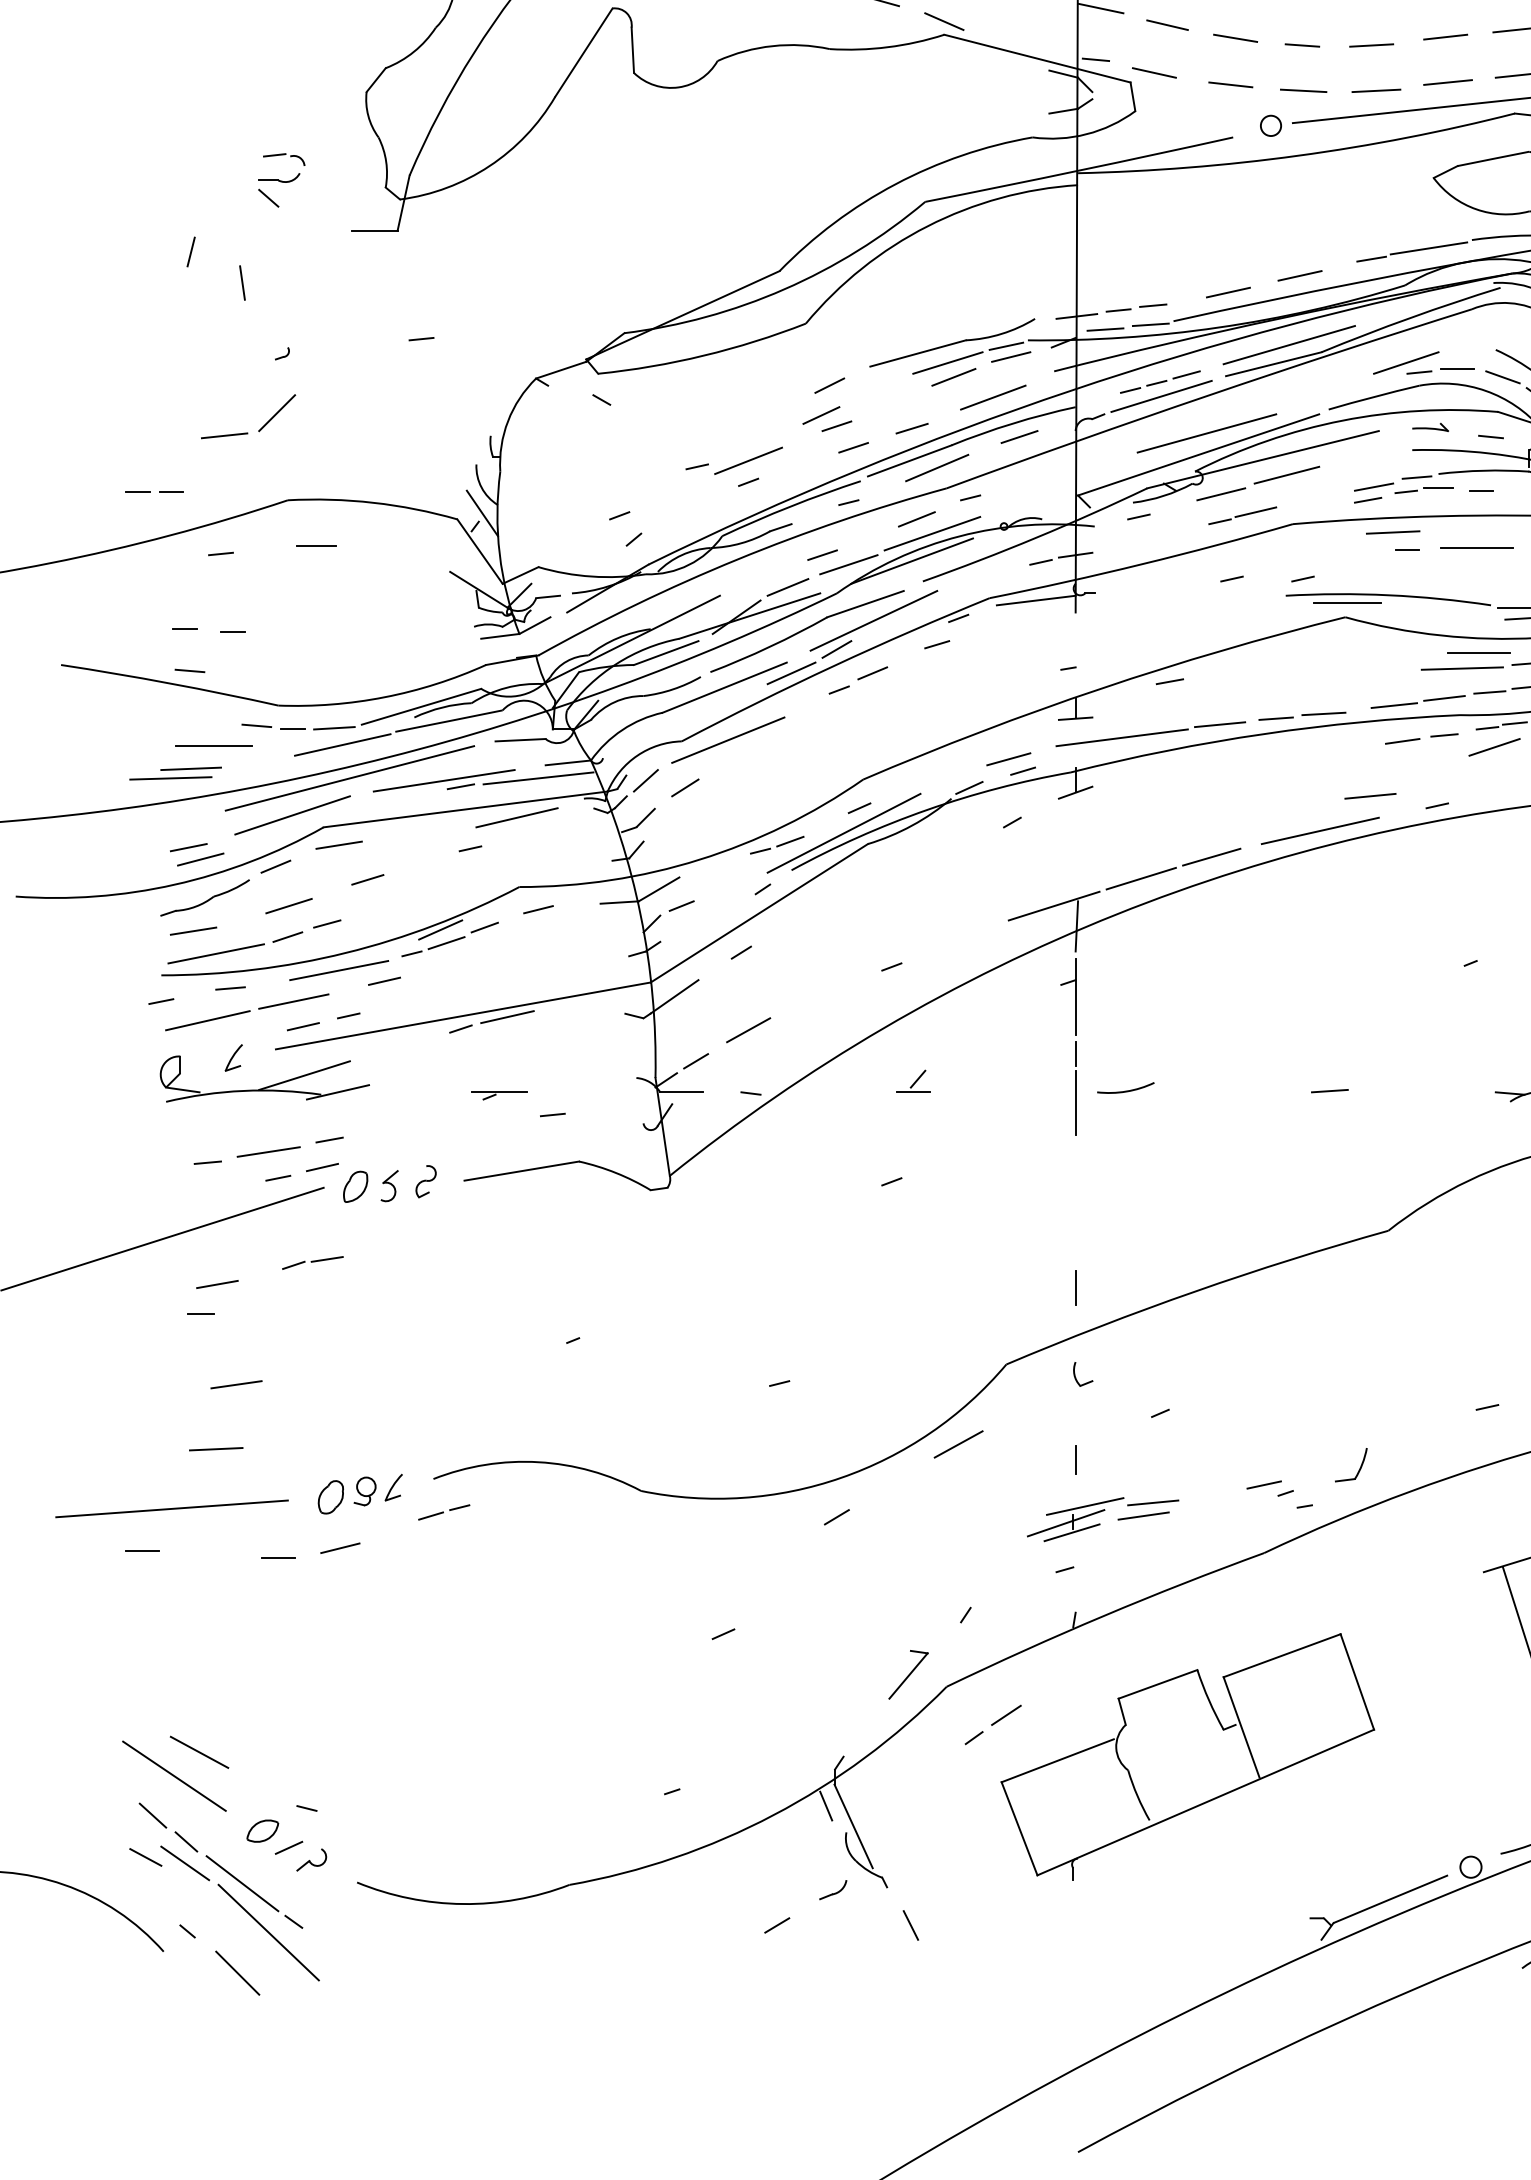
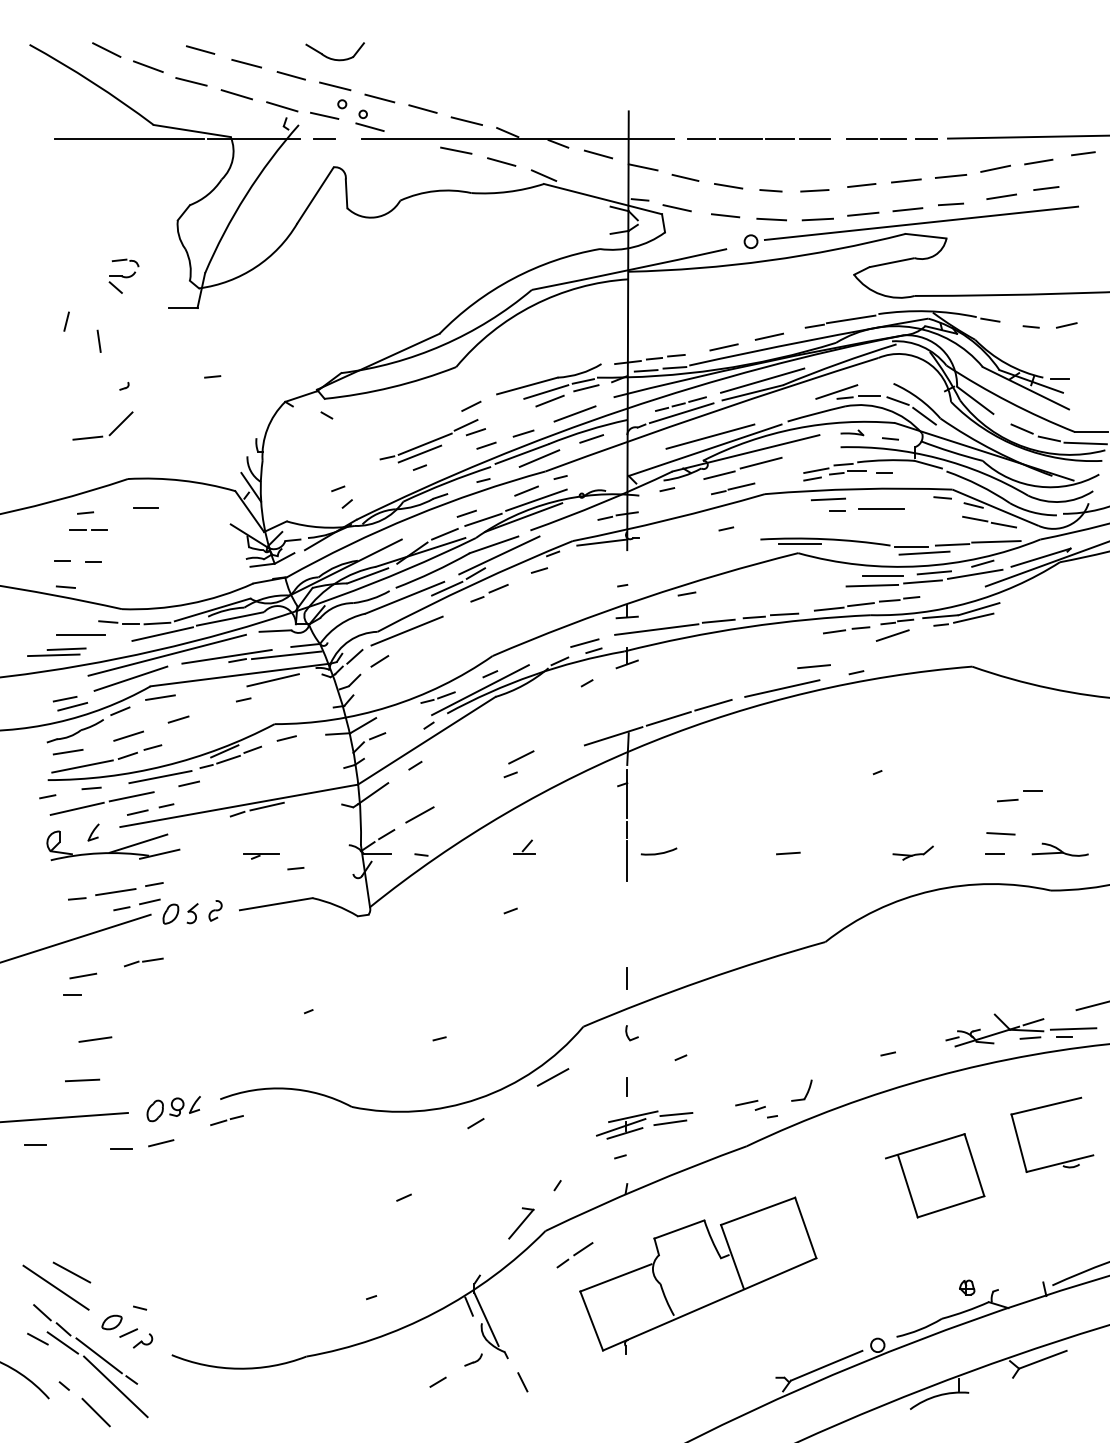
line: (755, 444) -> (424, 443), added
line: (151, 489) -> (86, 529), moved
line: (1303, 578) -> (771, 528), removed
line: (908, 939) -> (521, 757), added

